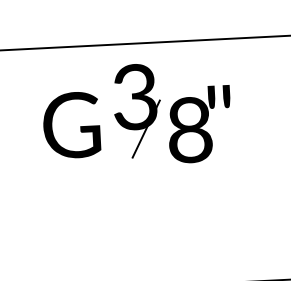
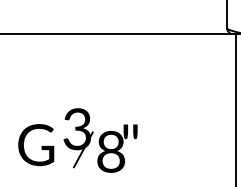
part: (136, 114) -> (77, 140), moved

